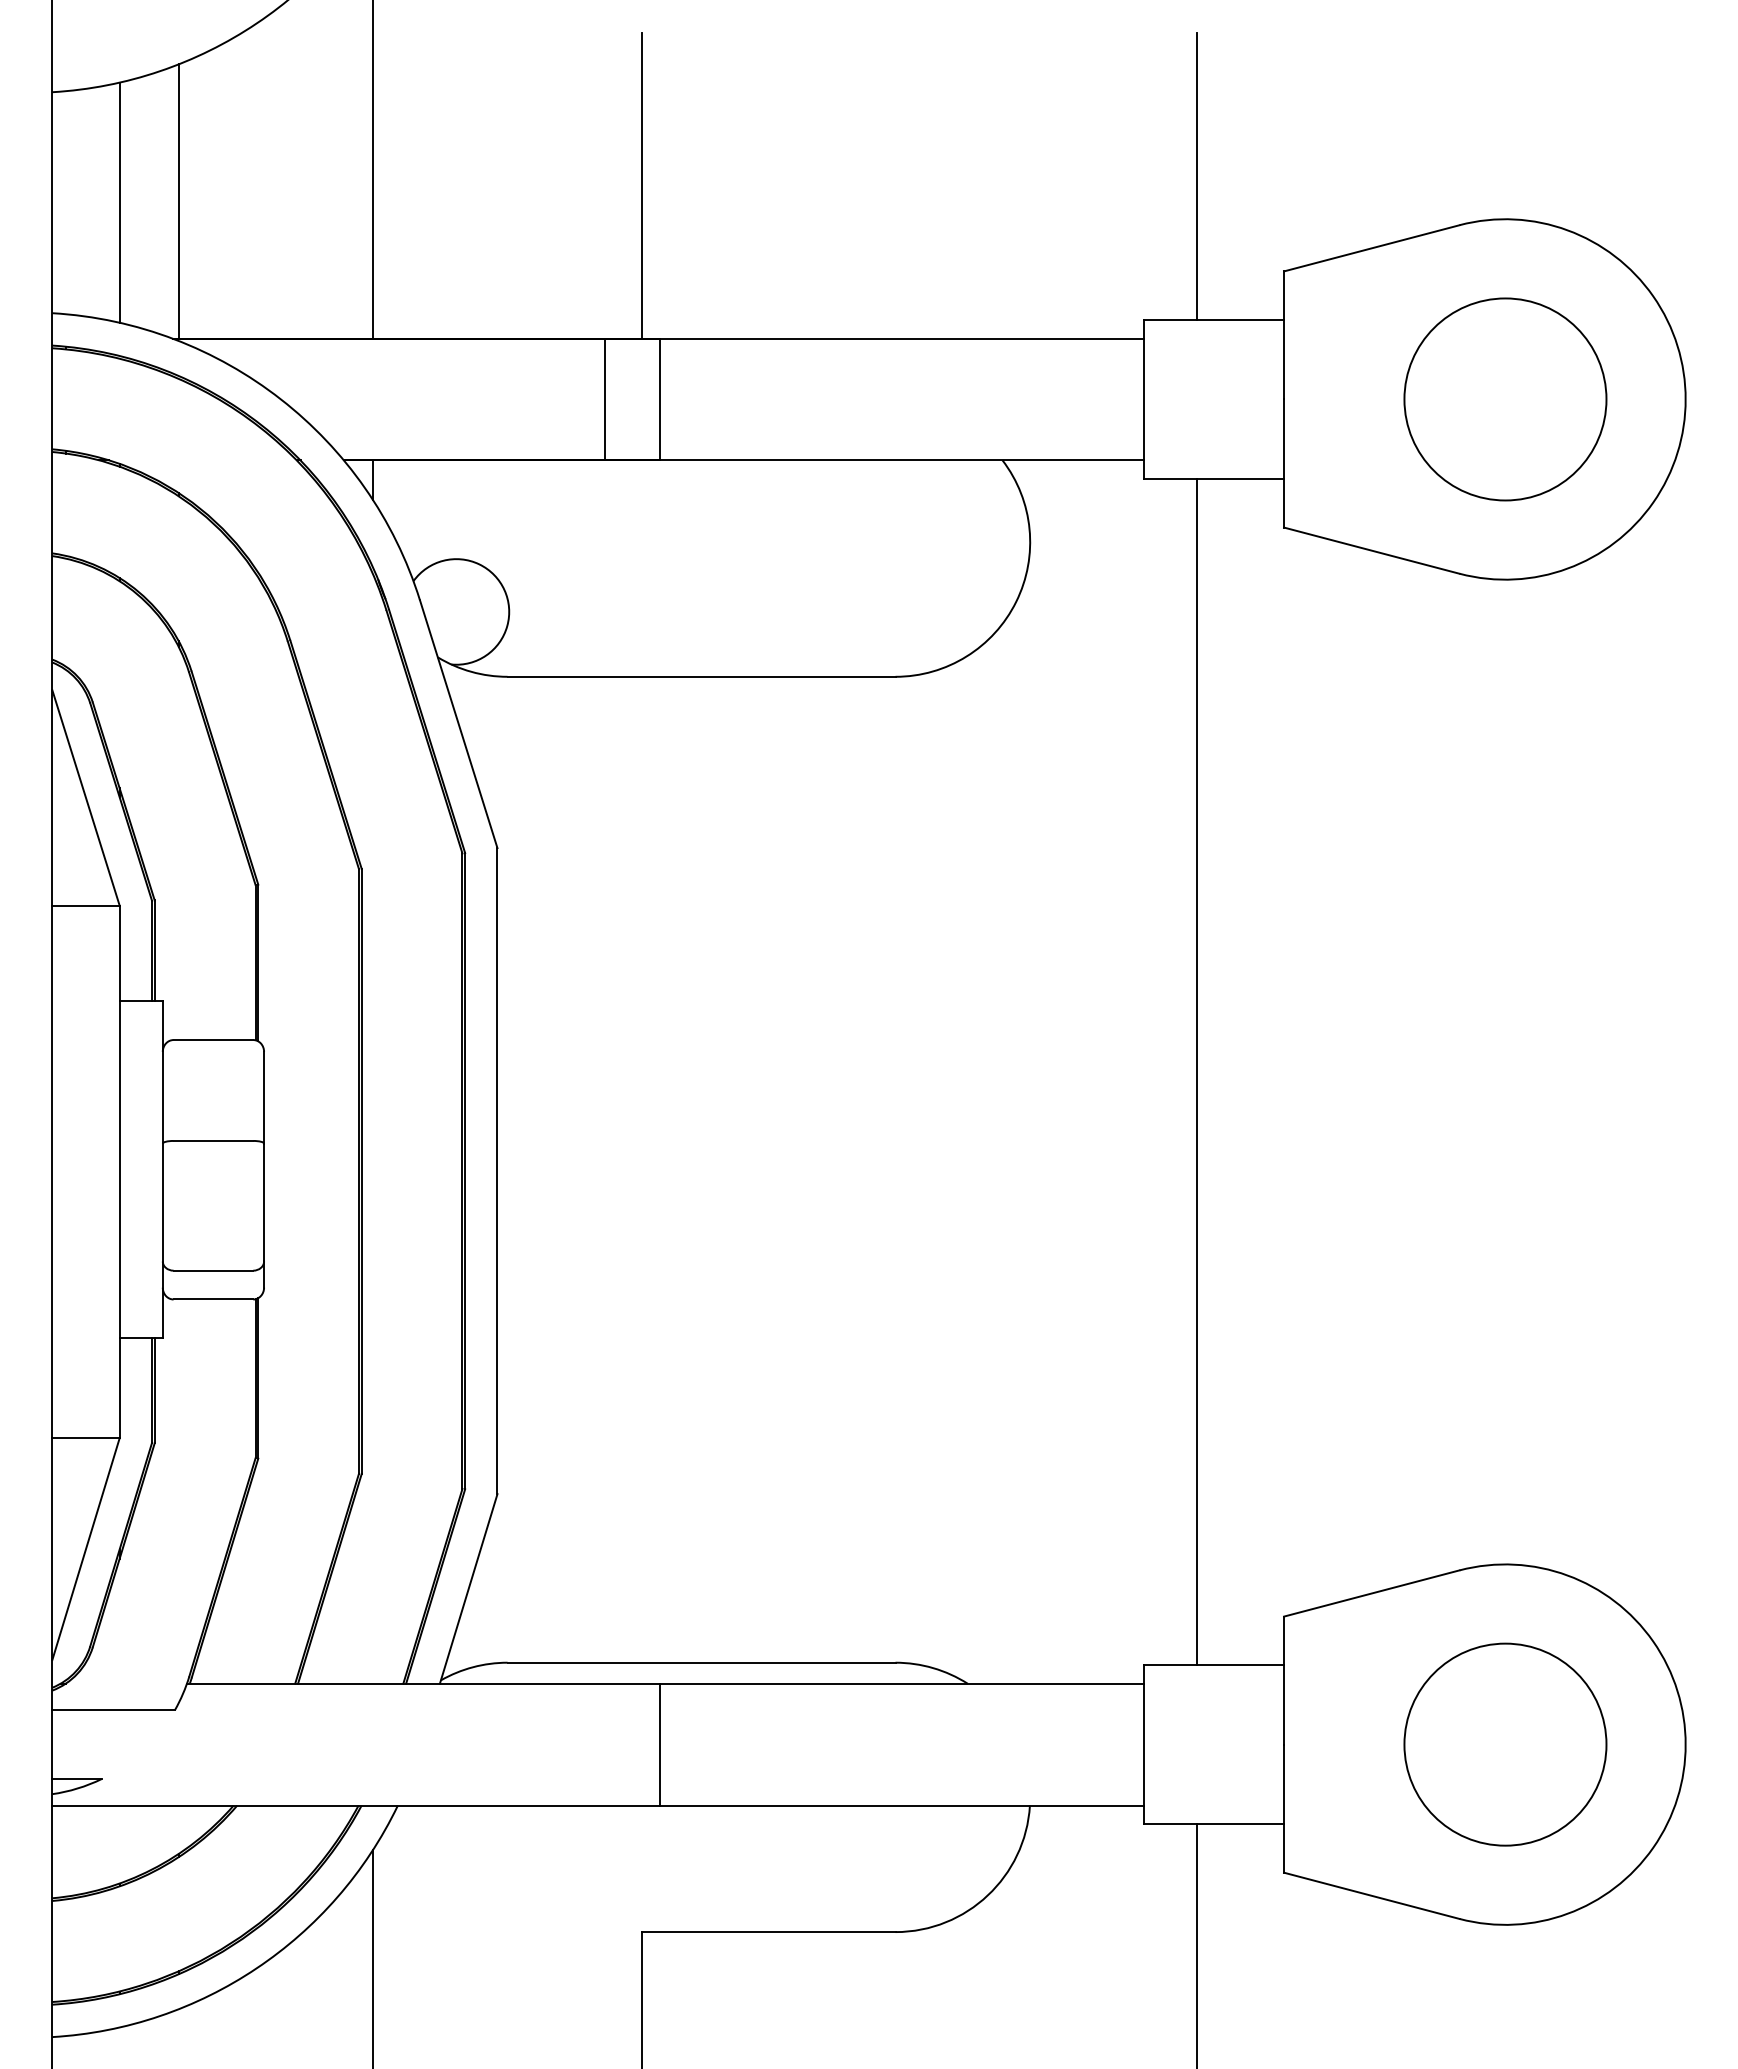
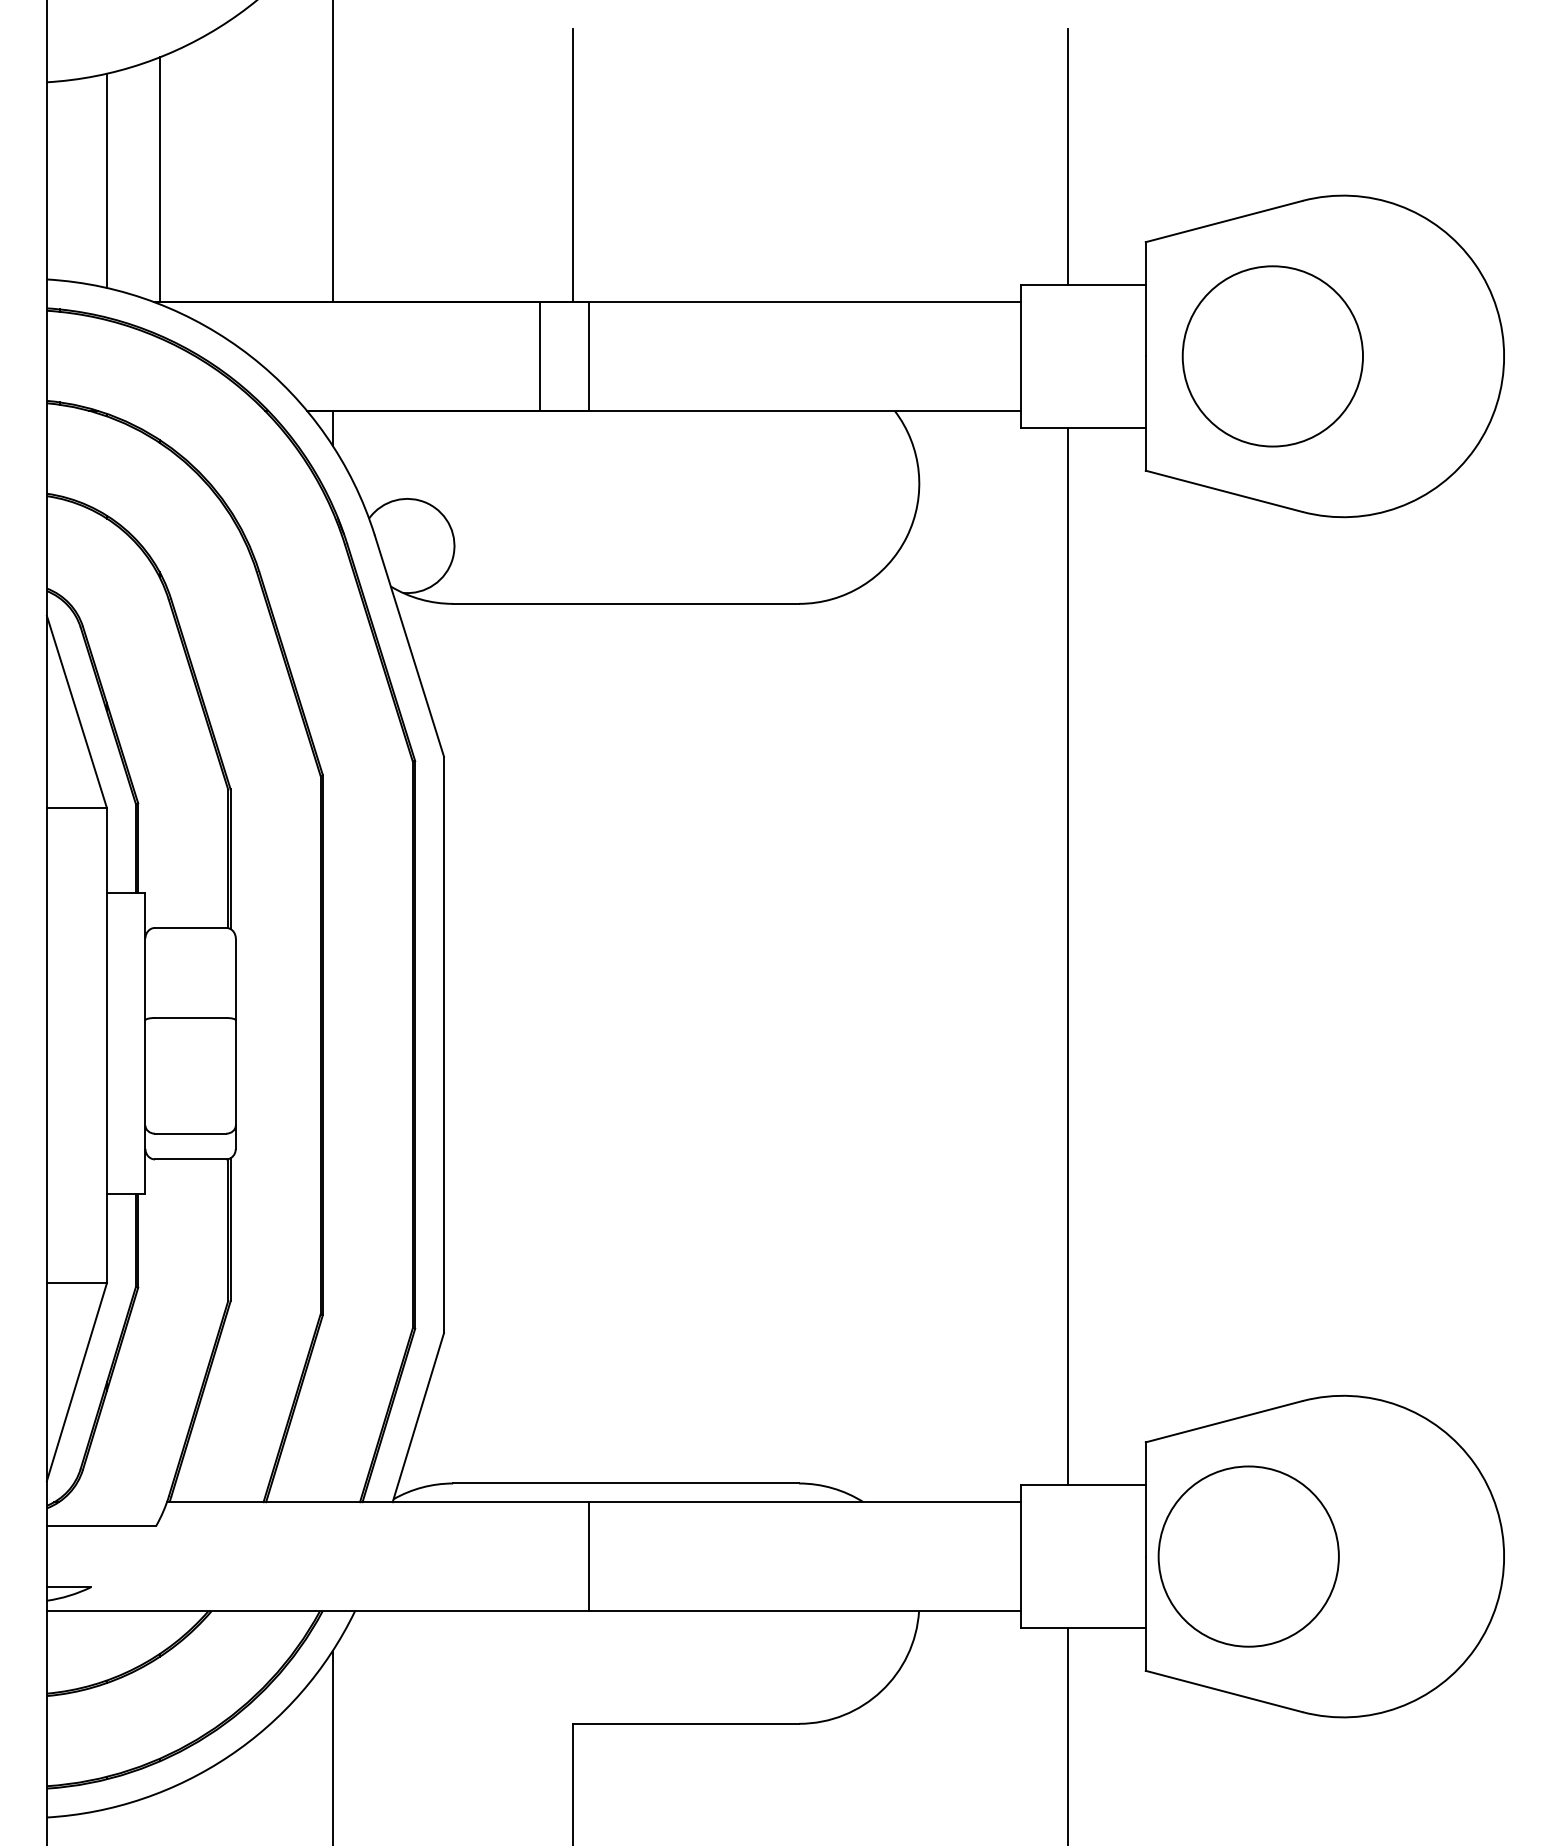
circle: (1505, 399) -> (1272, 356), moved
circle: (1505, 1744) -> (1248, 1556), moved

